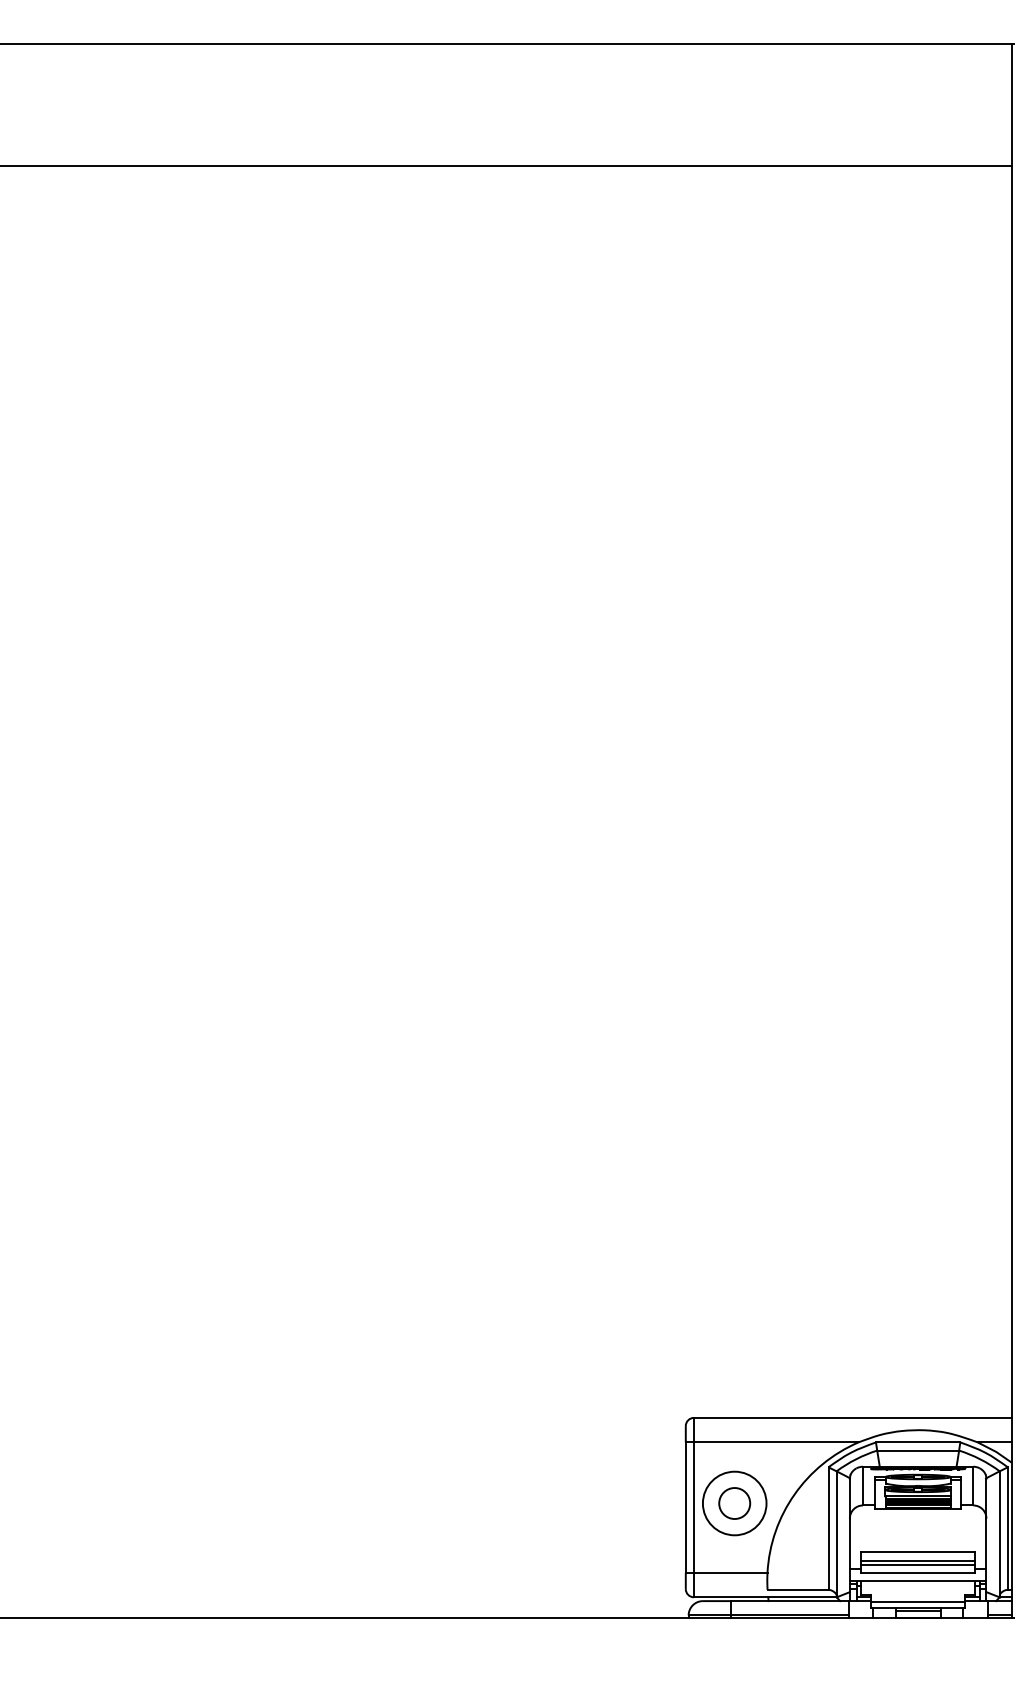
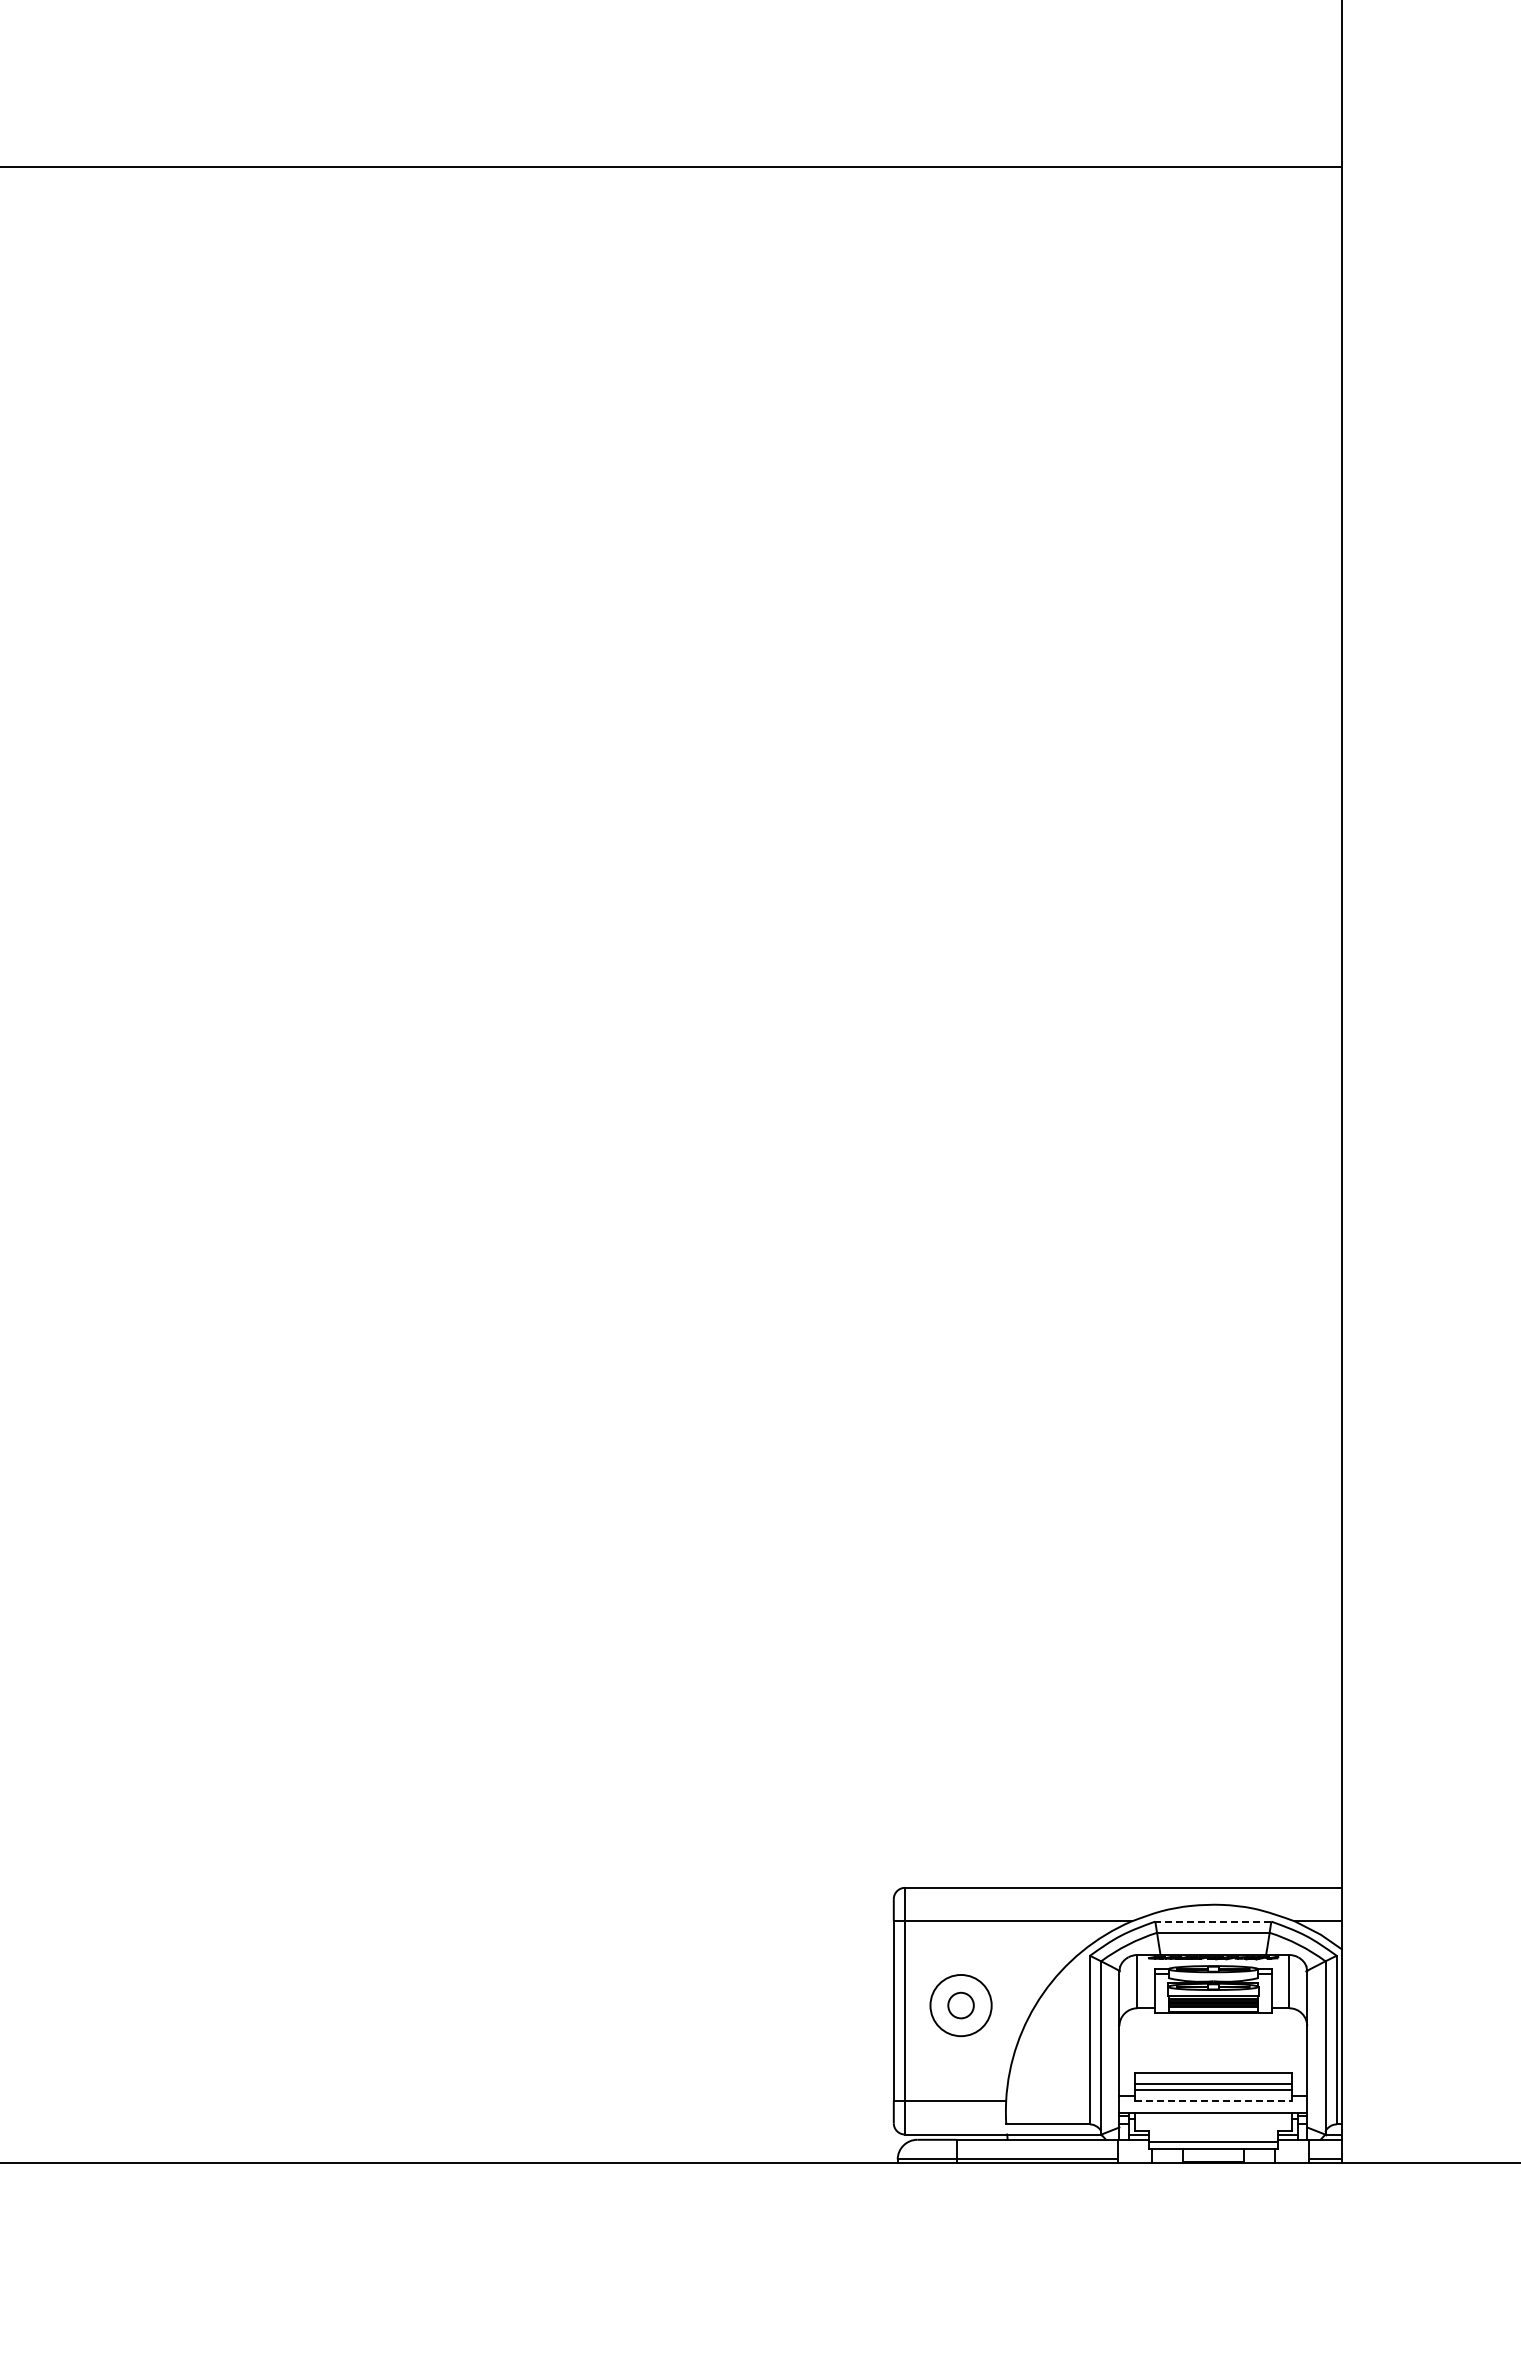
line: (917, 1442) -> (1212, 1921), solid -> dashed
circle: (734, 1503) -> (960, 2005), size x0.6
circle: (734, 1503) -> (960, 2005), size x0.7
line: (918, 1572) -> (1213, 2100), solid -> dashed
line: (918, 1611) -> (1213, 2153), removed

